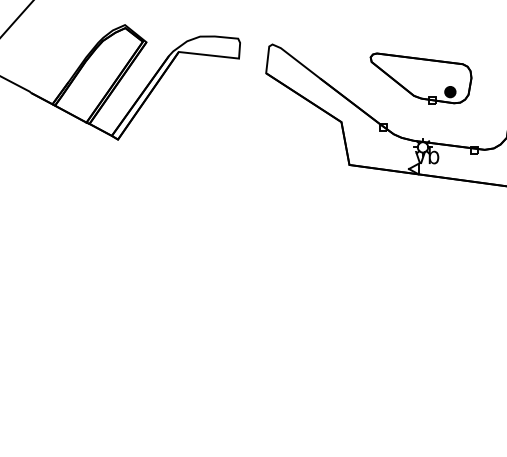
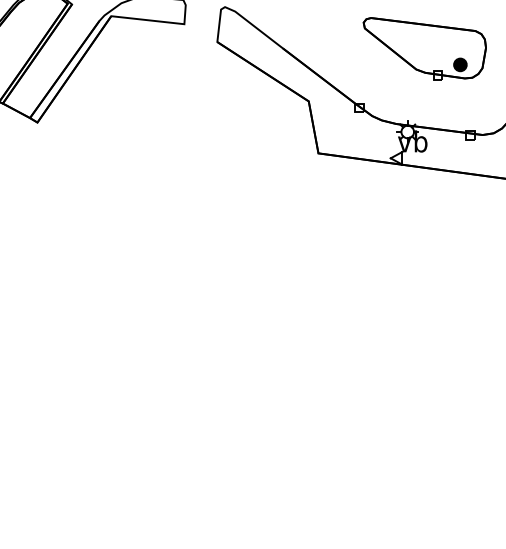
part: (420, 78) -> (424, 48), moved

